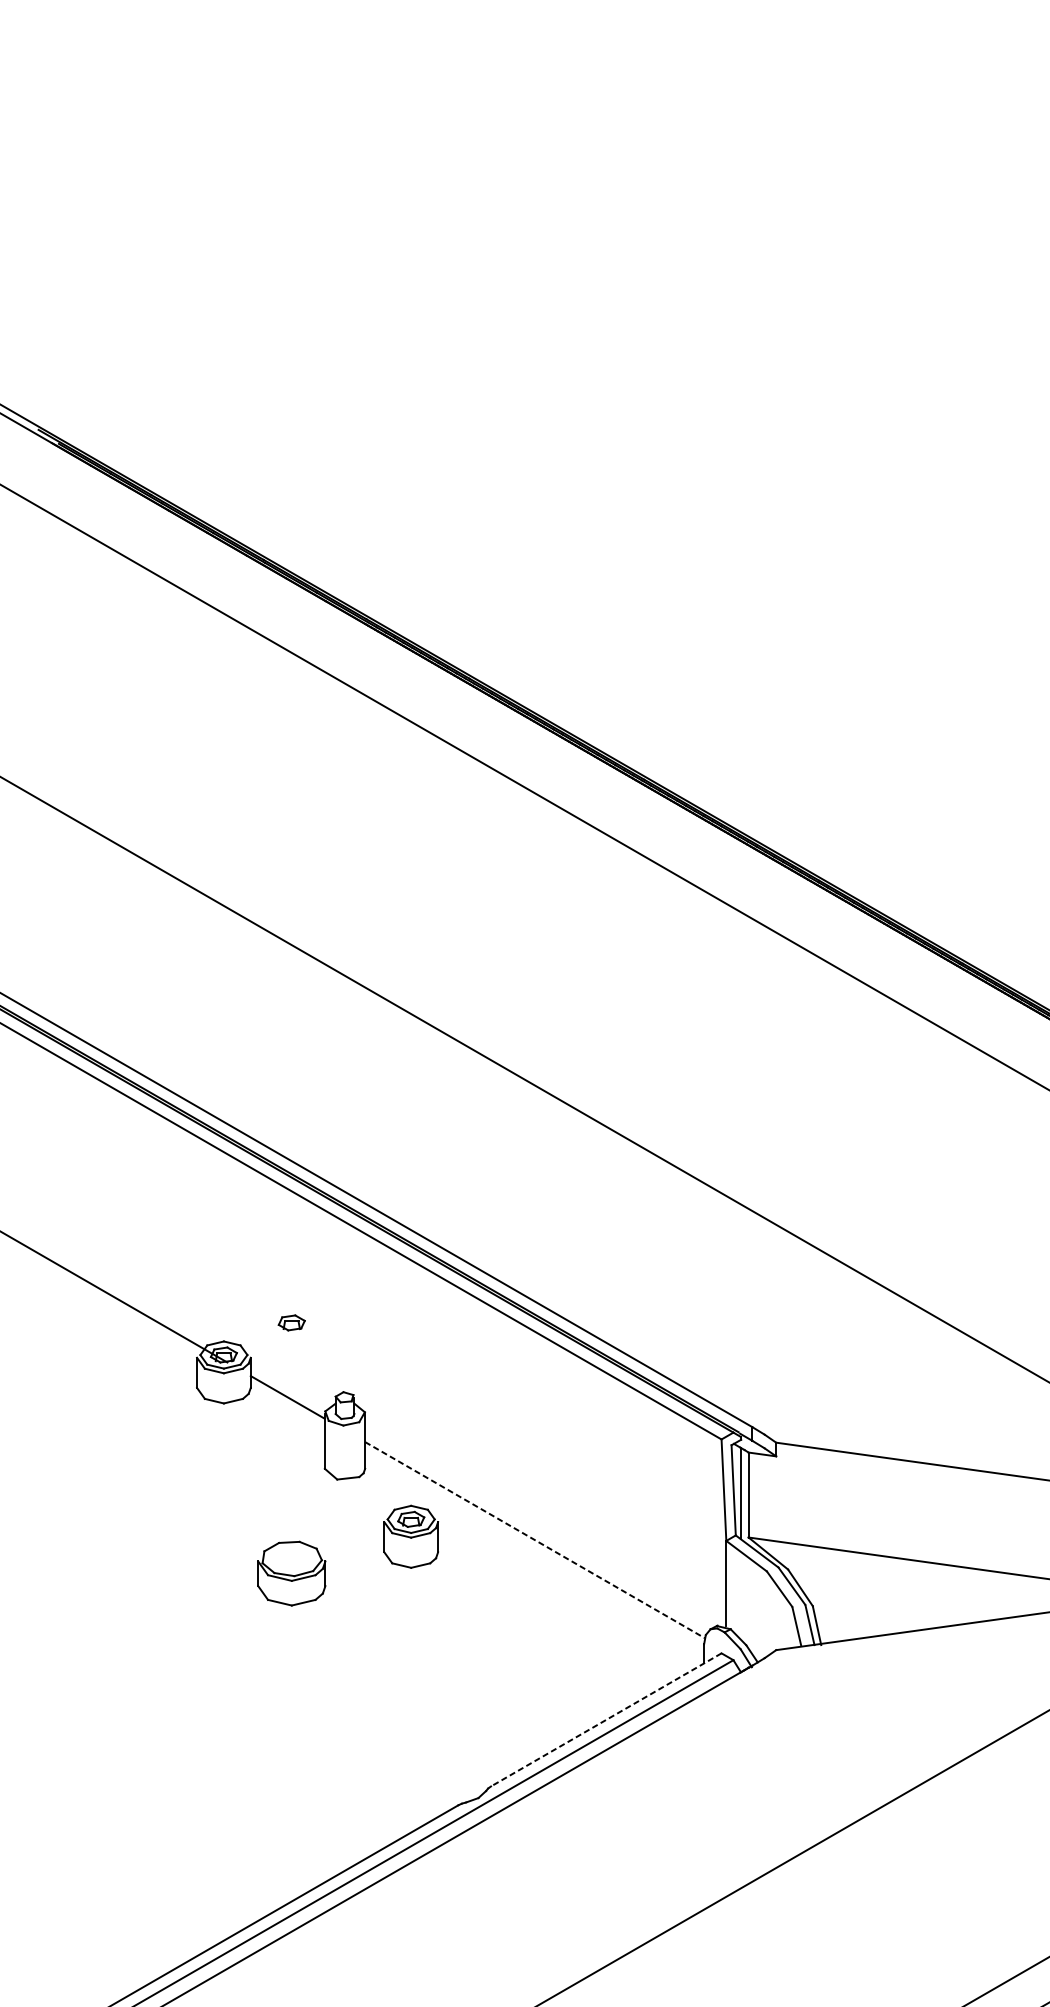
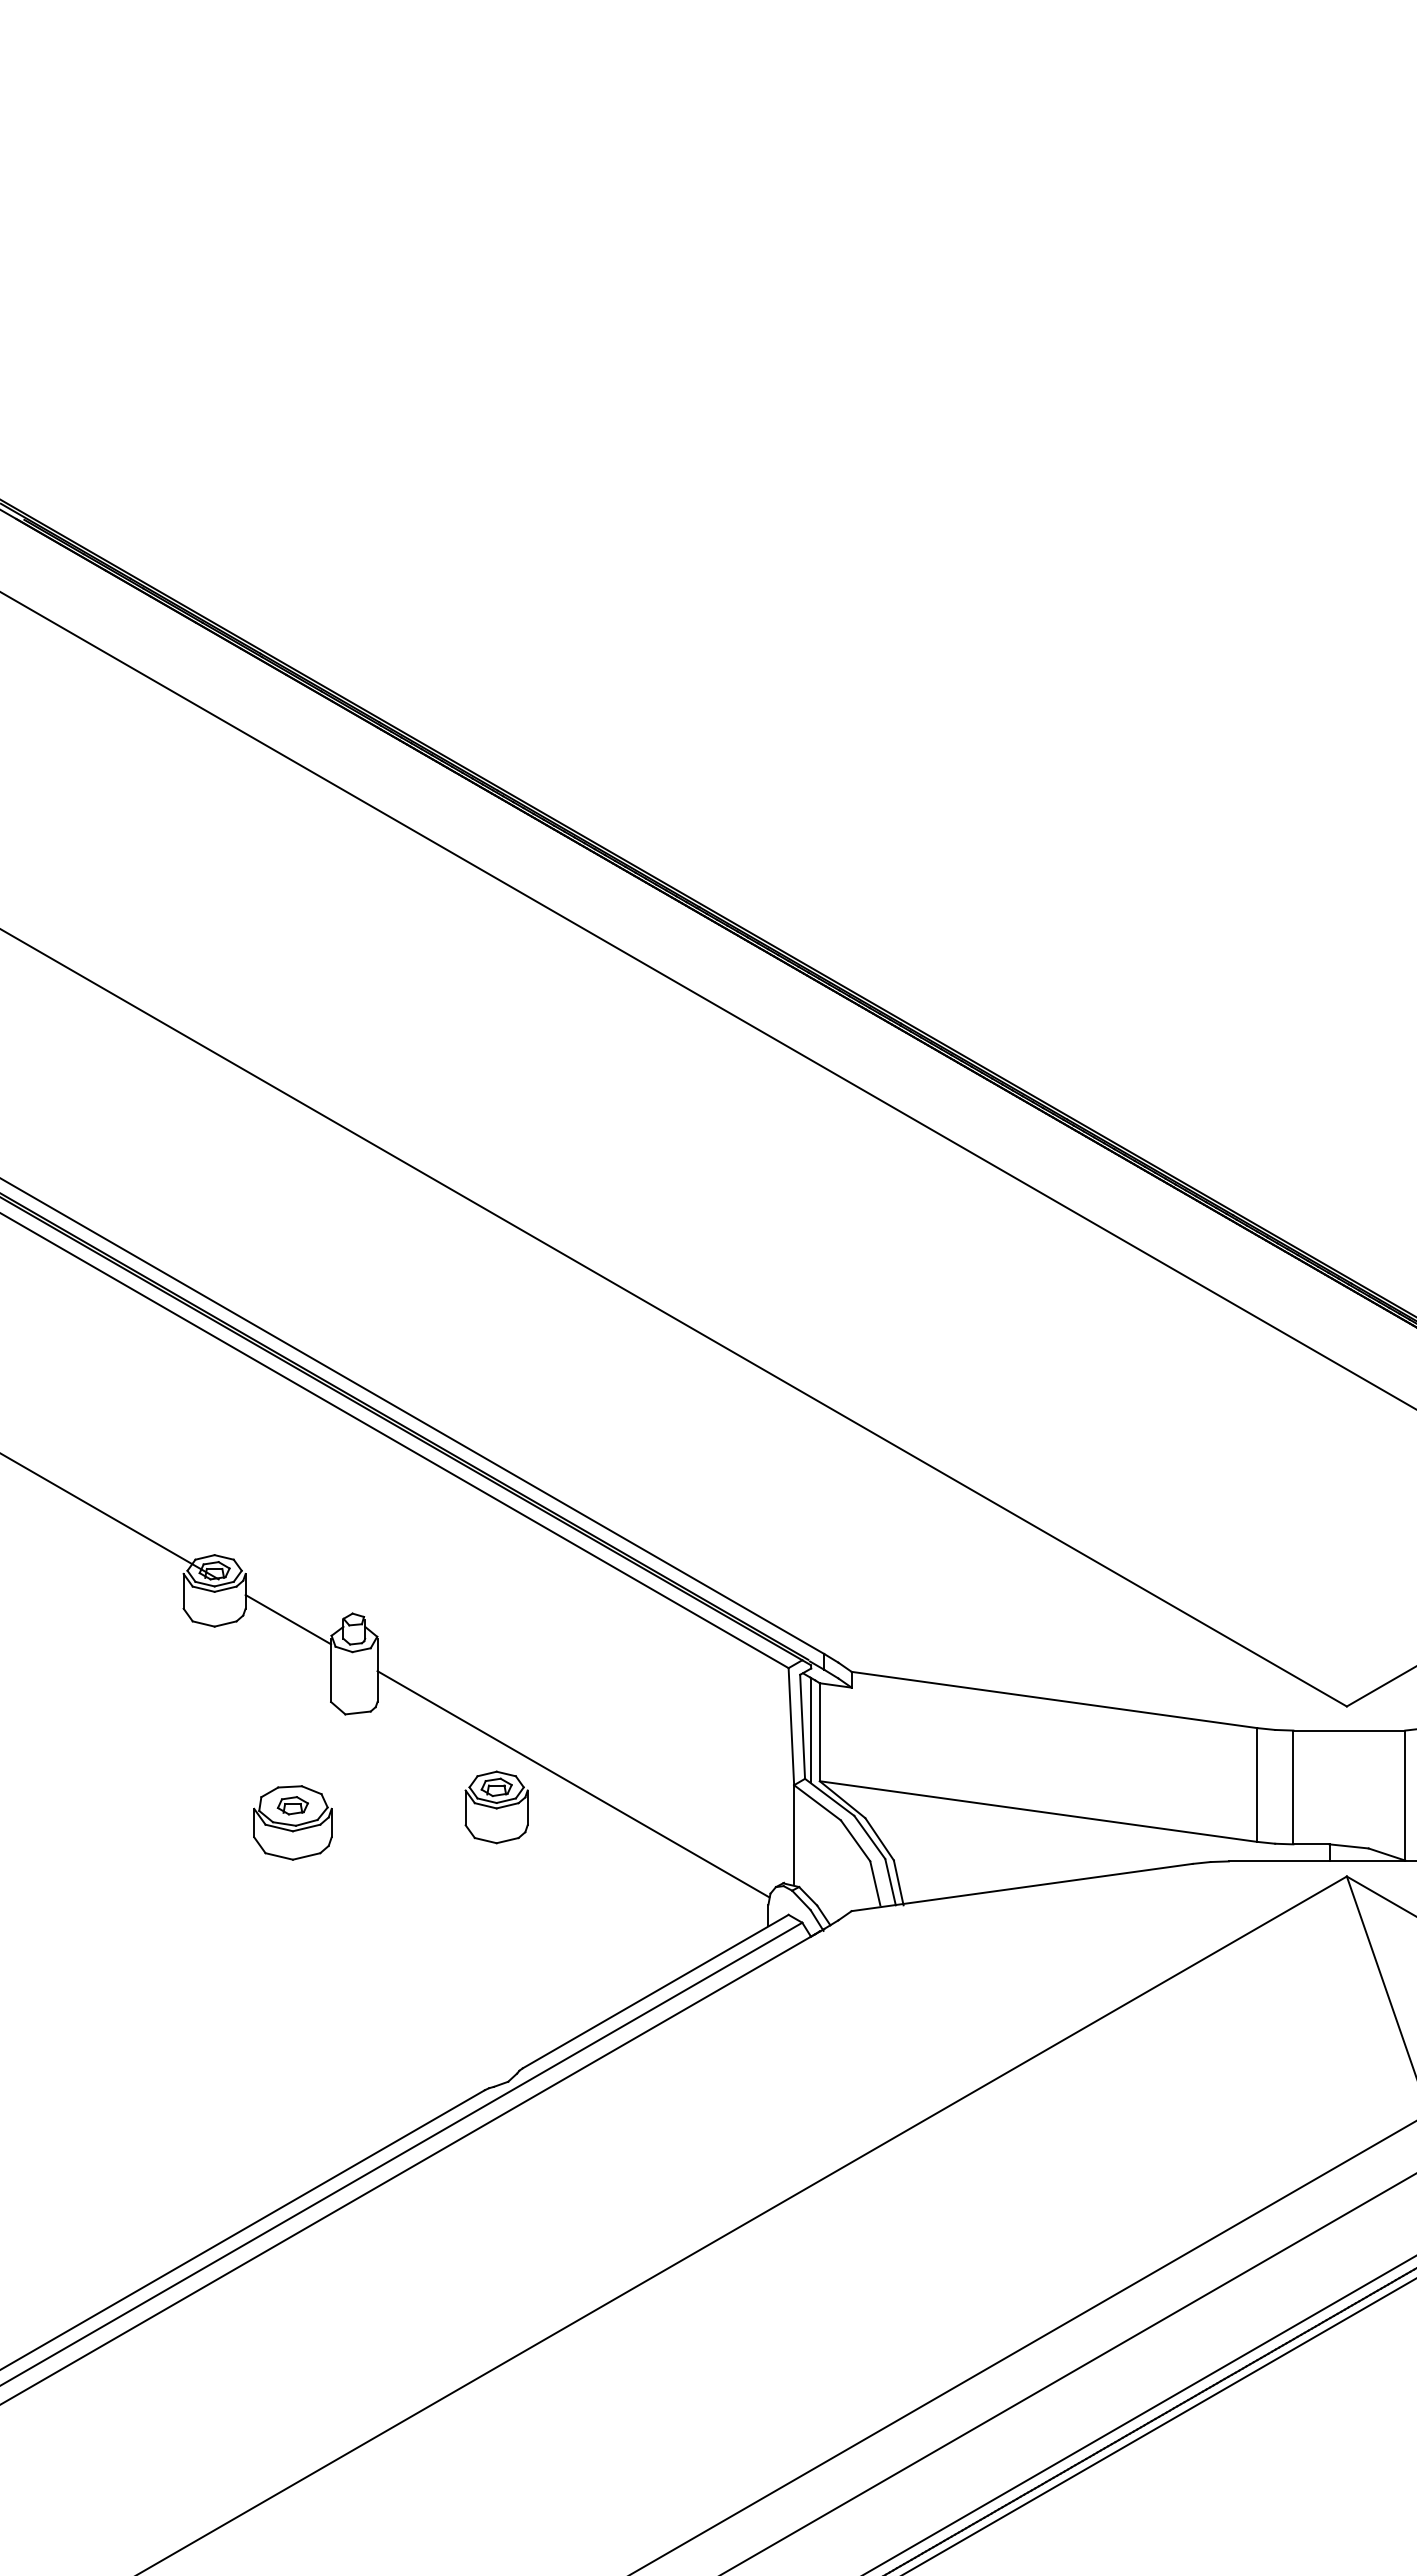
part: (291, 1322) -> (292, 1805), moved
part: (411, 1536) -> (496, 1807), moved
line: (535, 1540) -> (573, 1784), dashed -> solid
line: (606, 1719) -> (655, 1991), dashed -> solid

